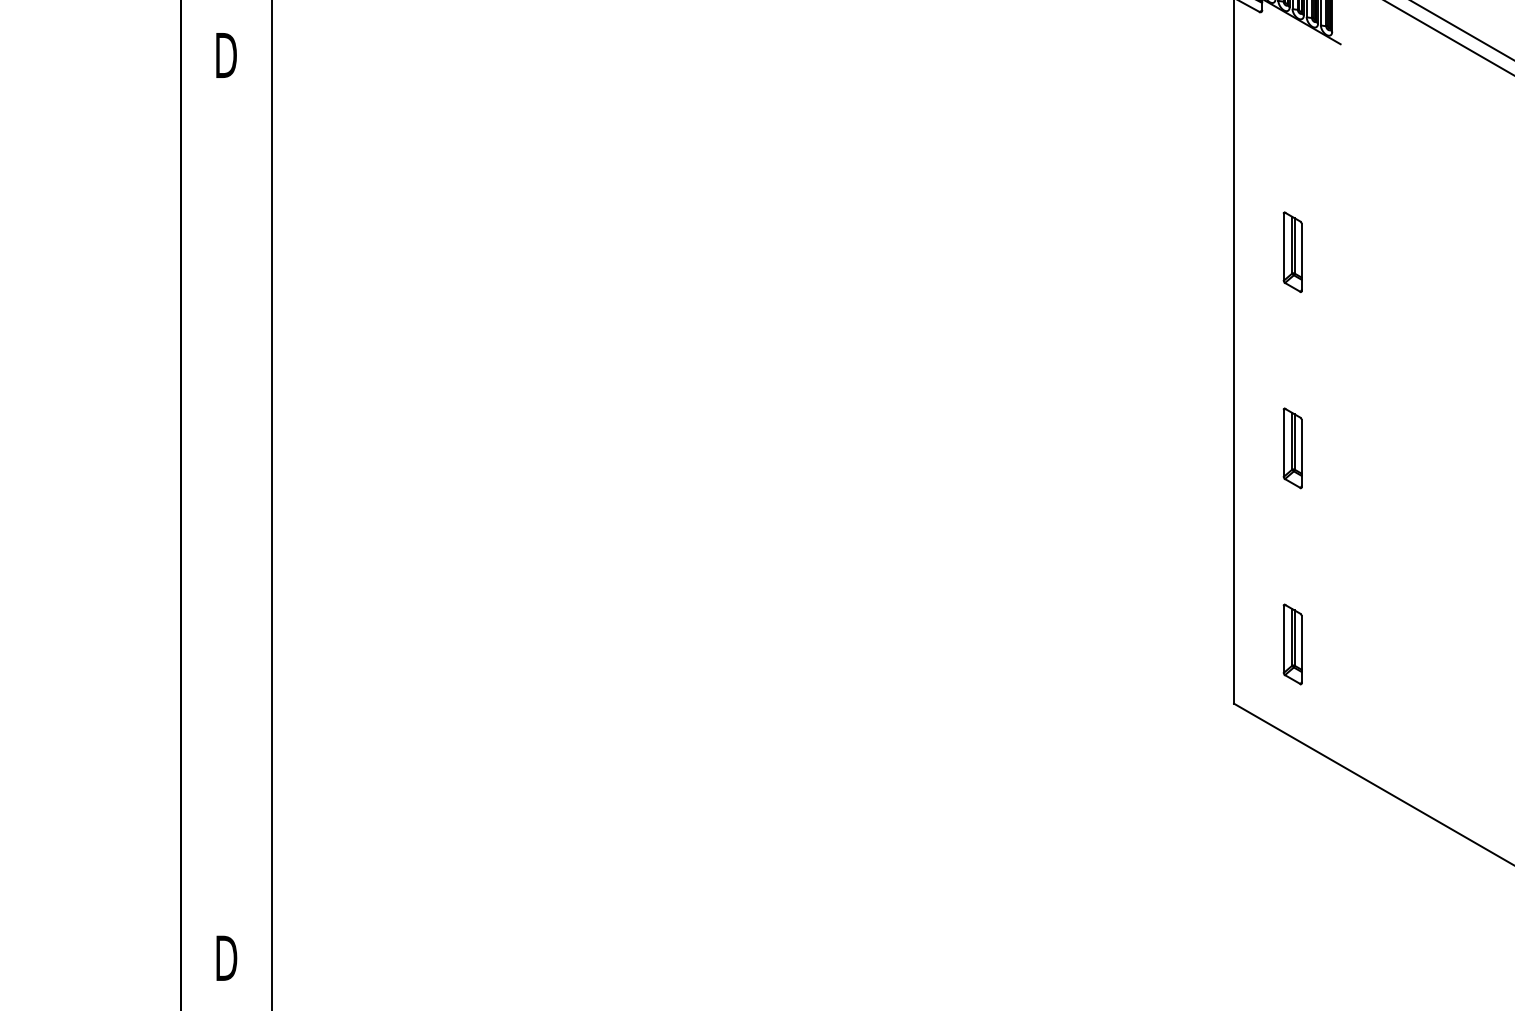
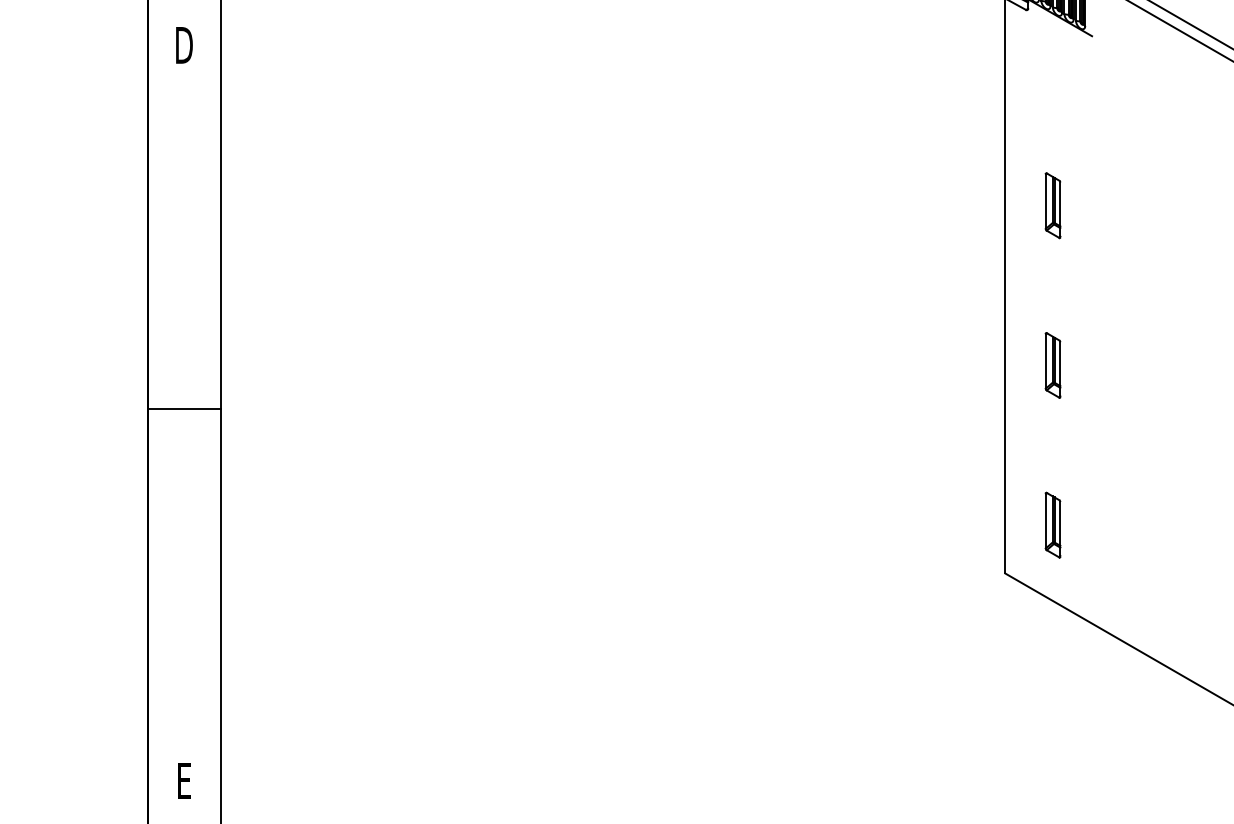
line: (226, 501) -> (184, 408), added
text: (226, 957) -> (184, 780), D -> E

